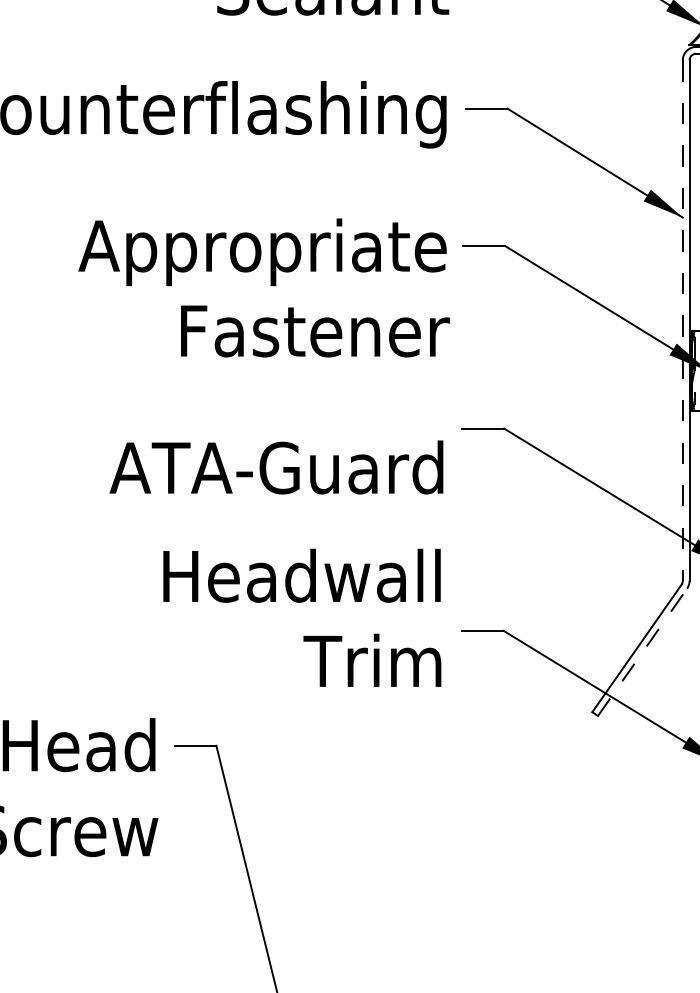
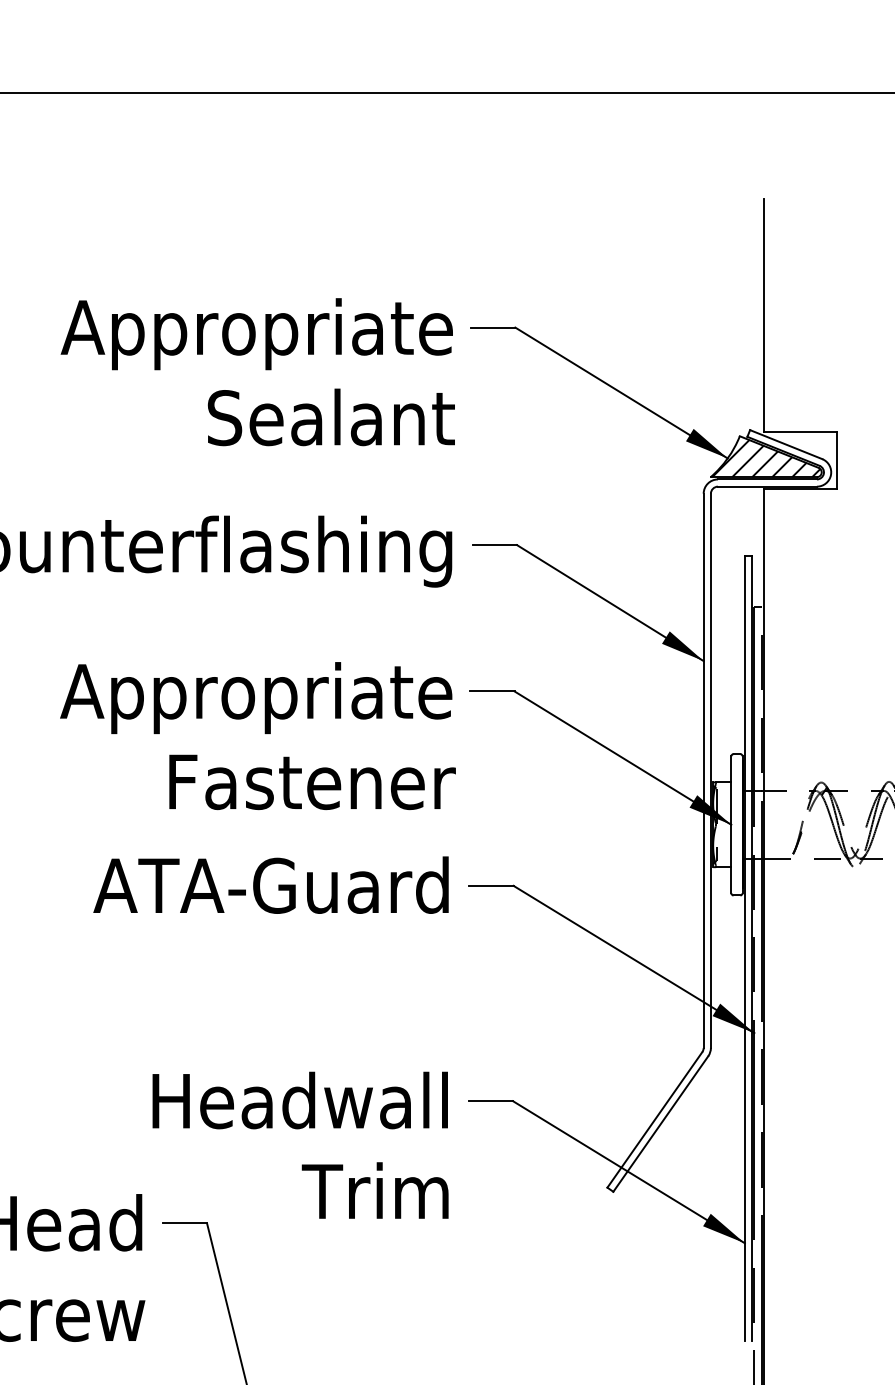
line: (682, 321) -> (703, 771), dashed -> solid
text: (275, 466) -> (270, 884), moved
text: (302, 617) -> (300, 1144), moved
line: (642, 652) -> (660, 1124), dashed -> solid

